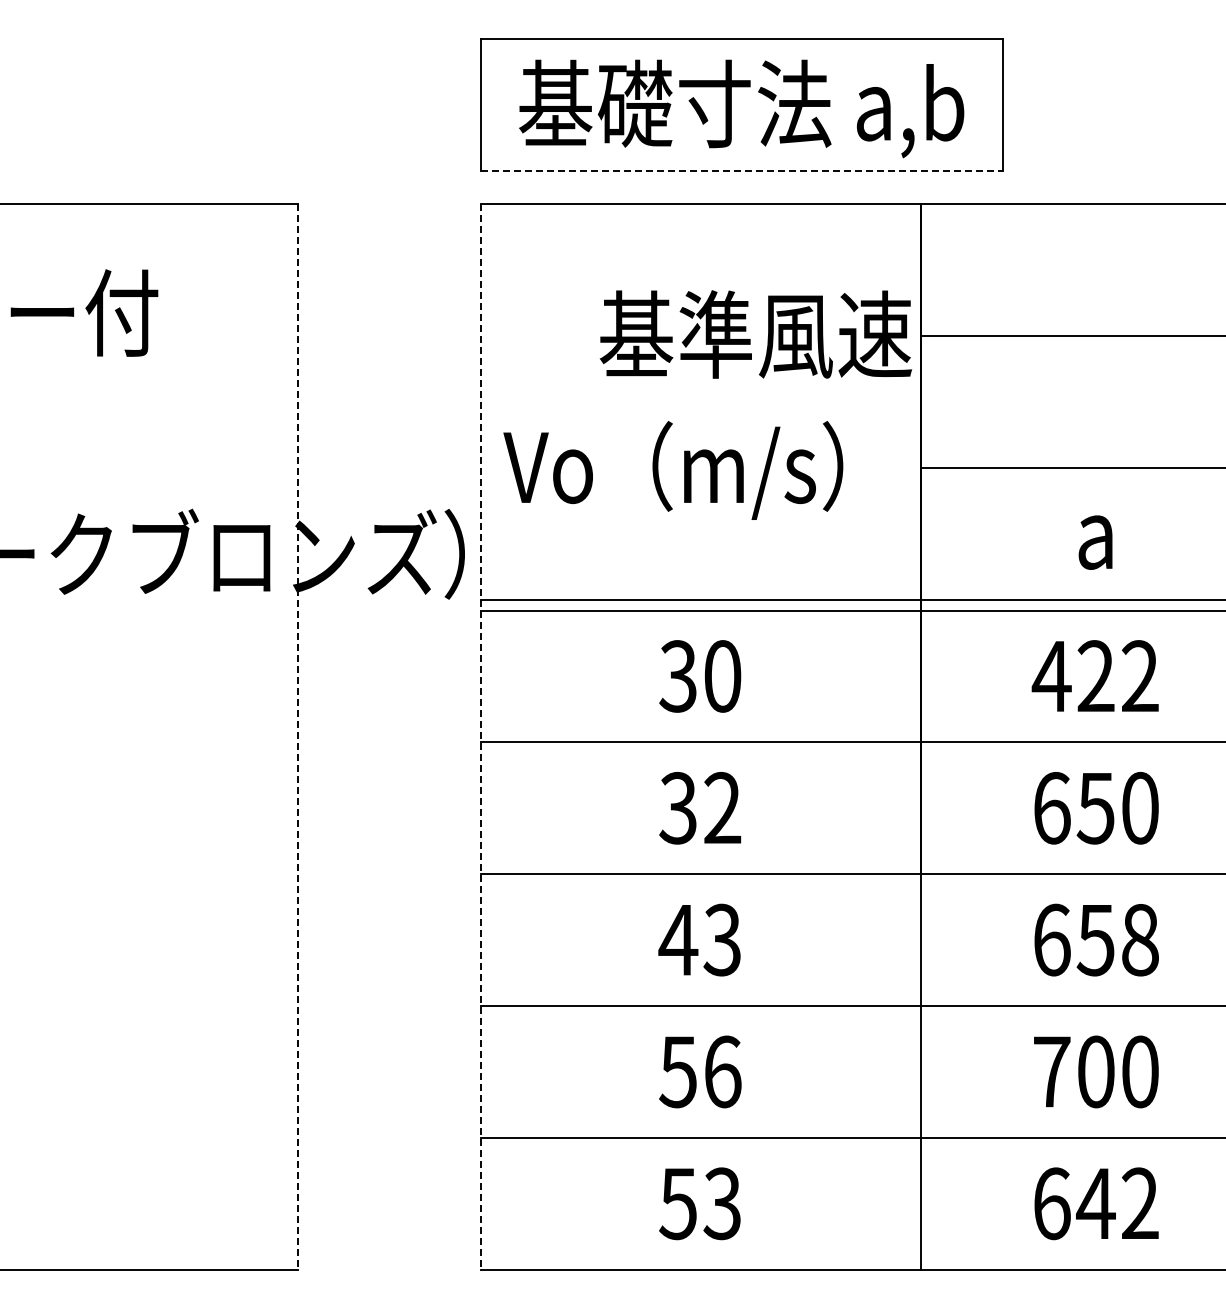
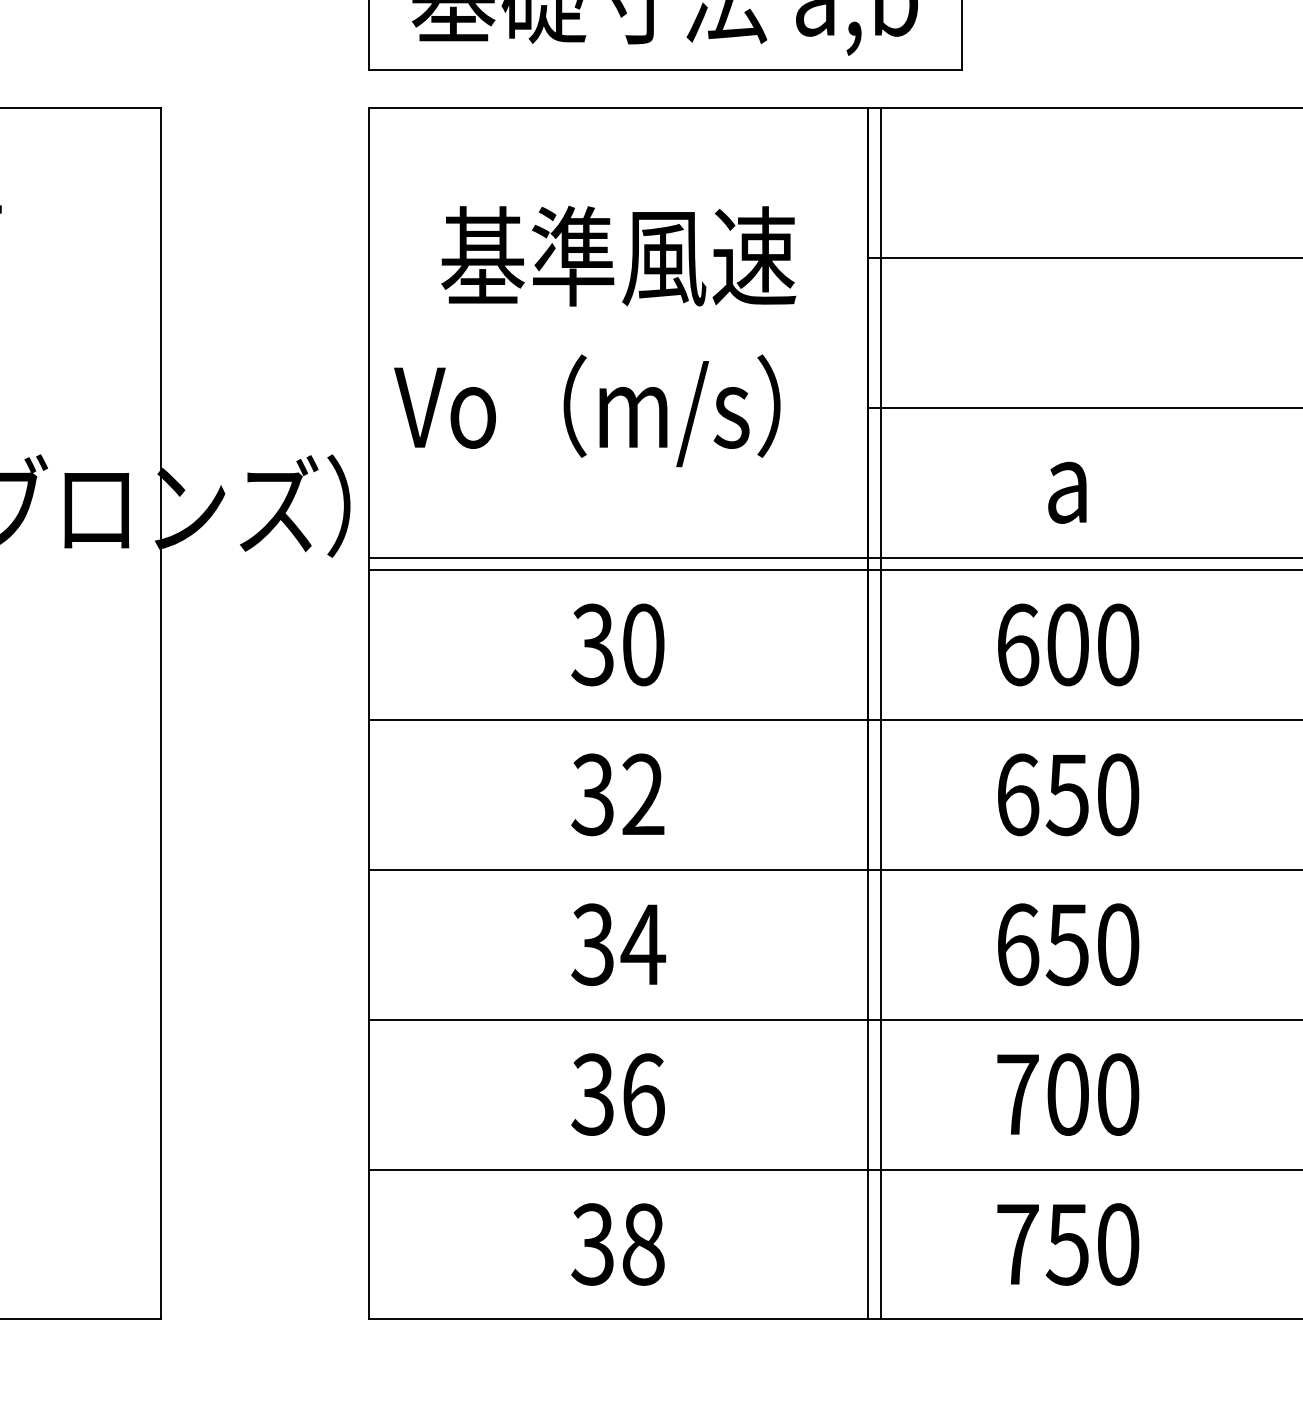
line: (742, 171) -> (665, 70), dashed -> solid
text: (755, 334) -> (618, 256), moved
text: (1094, 676) -> (1066, 645), 422 -> 600
line: (298, 736) -> (161, 713), dashed -> solid
line: (481, 736) -> (369, 713), dashed -> solid
line: (931, 736) -> (880, 713), added
text: (700, 939) -> (618, 944), 43 -> 34
text: (1140, 939) -> (1118, 944), 658 -> 650
text: (677, 1071) -> (592, 1094), 56 -> 36
text: (700, 1203) -> (618, 1244), 53 -> 38
text: (1096, 1203) -> (1068, 1244), 642 -> 750

